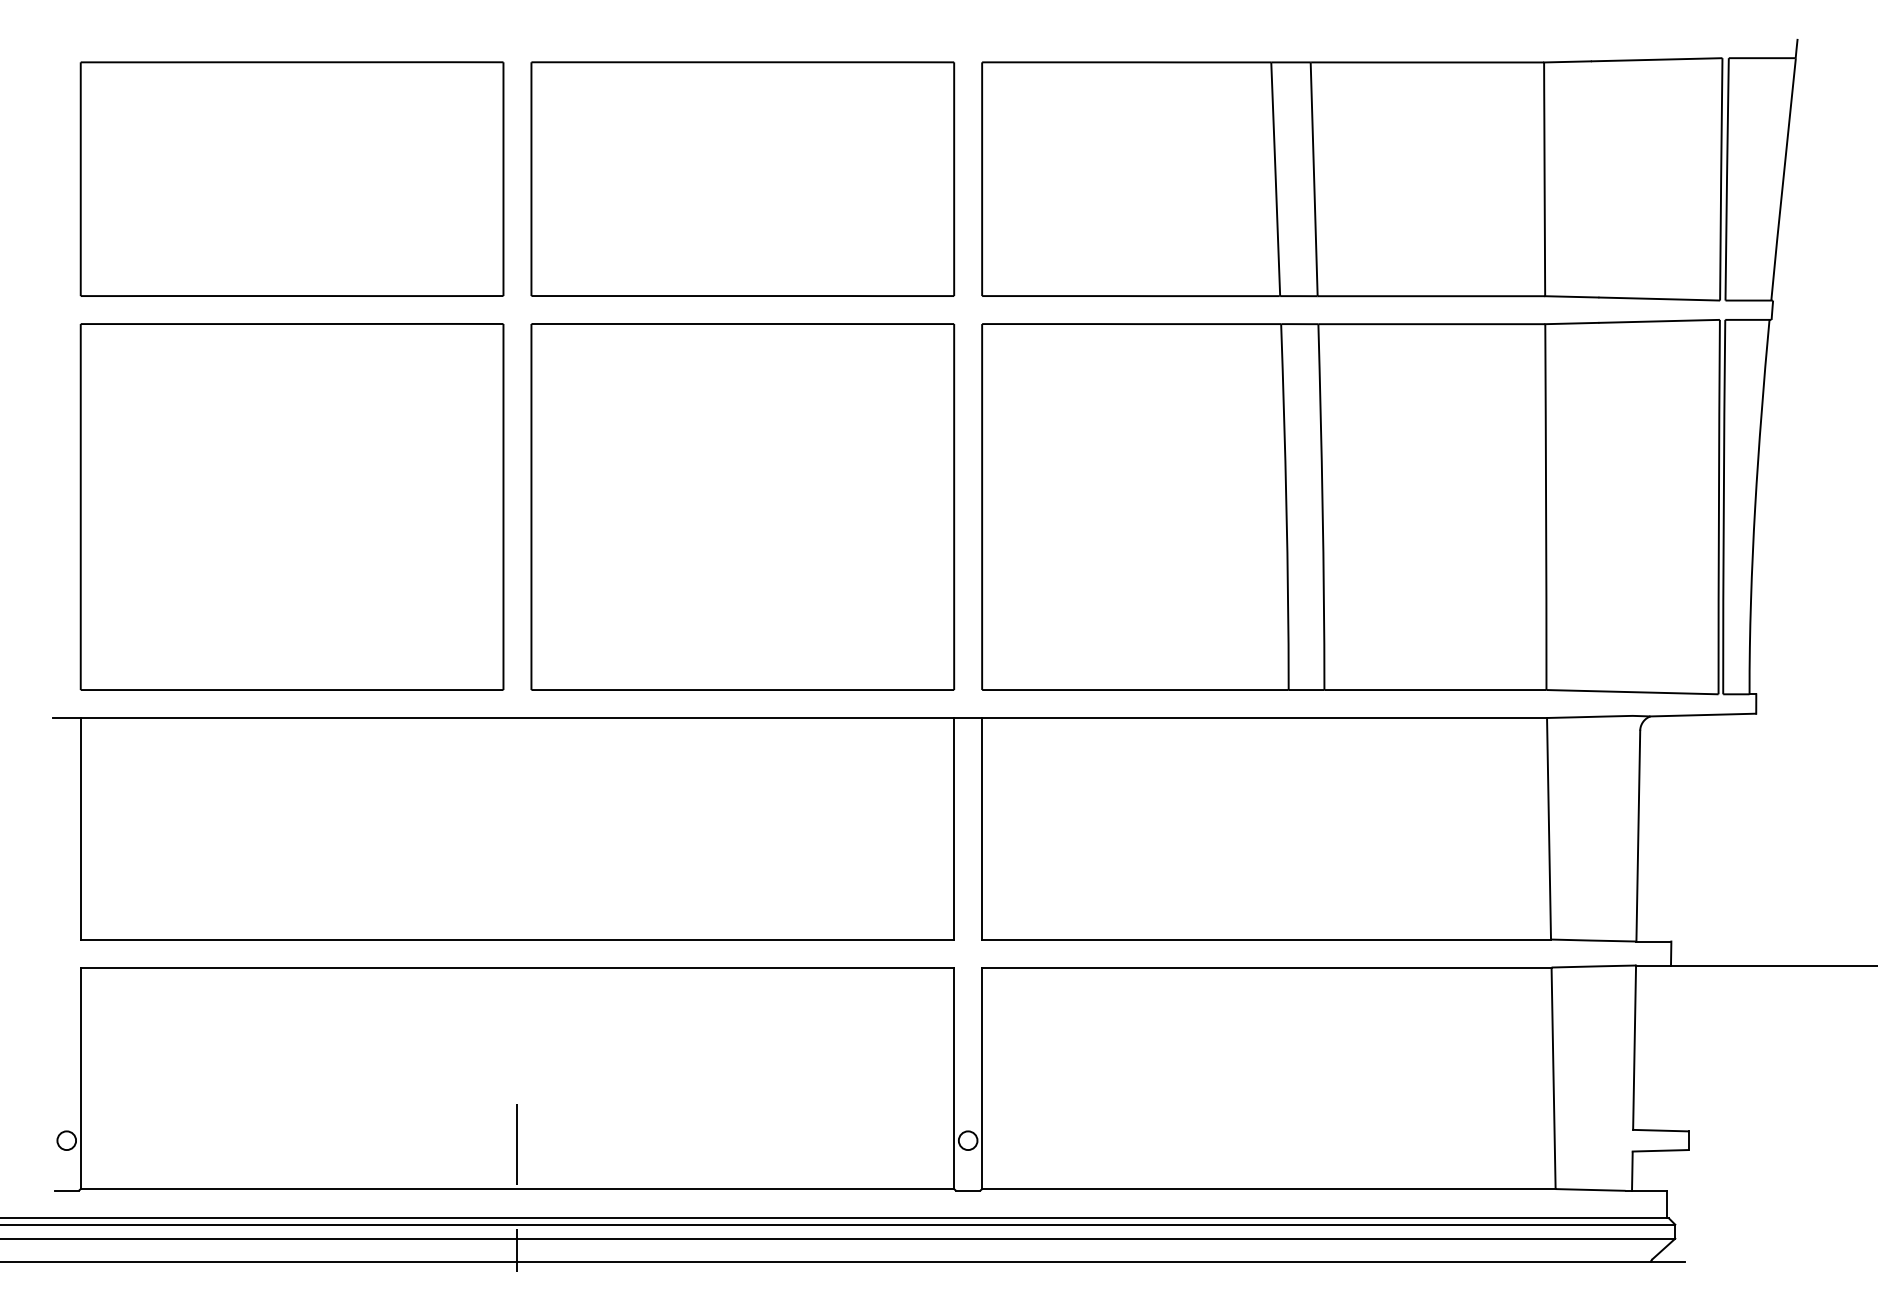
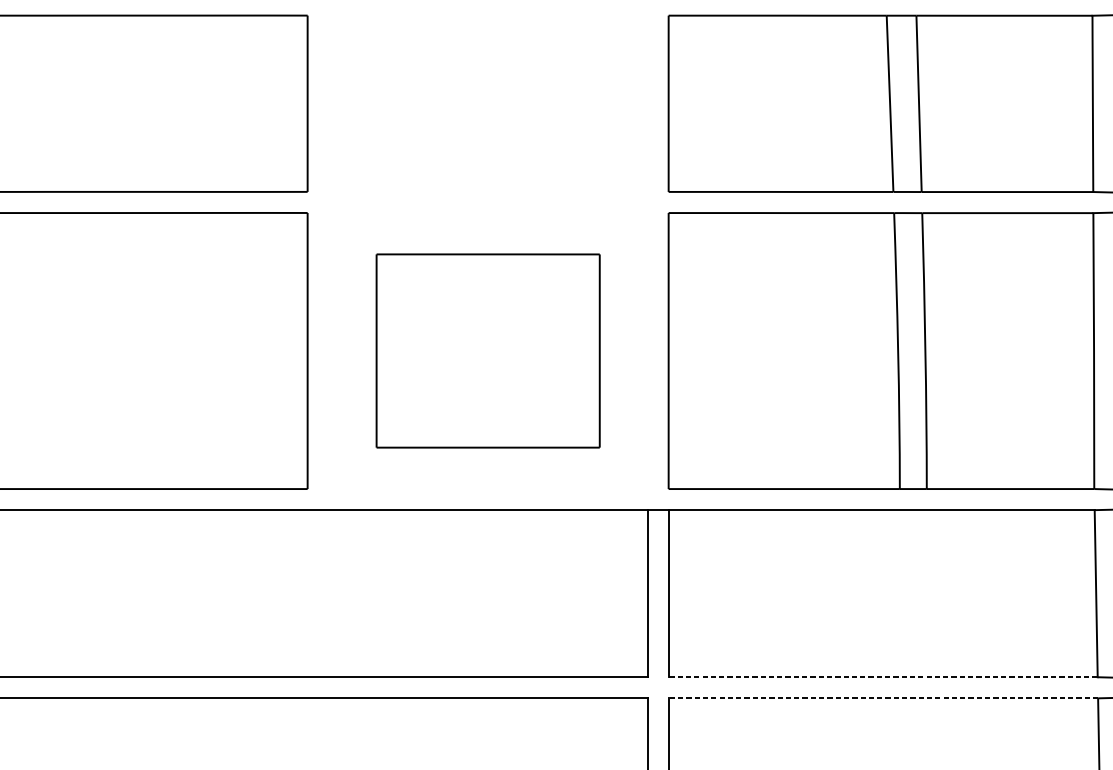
part: (742, 178) -> (487, 103), removed
part: (742, 506) -> (487, 350), size x0.7
line: (1266, 939) -> (883, 677), solid -> dashed
line: (1266, 967) -> (883, 698), solid -> dashed

